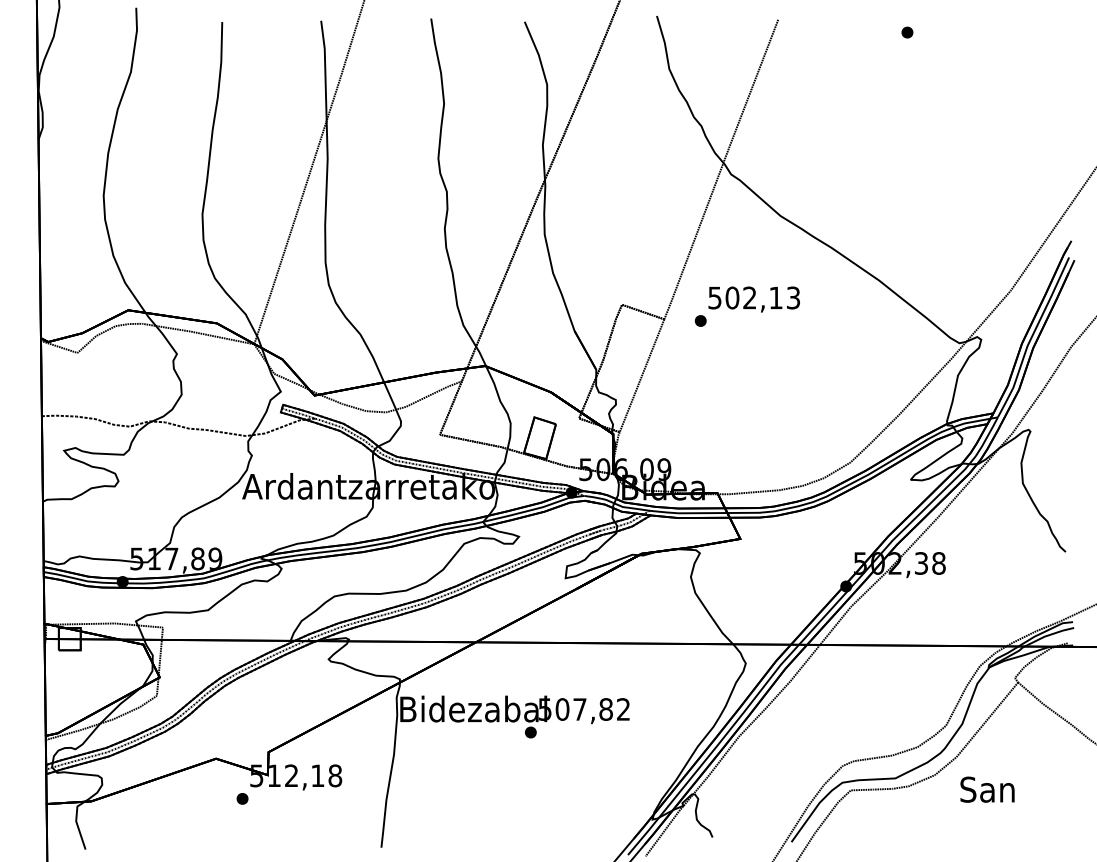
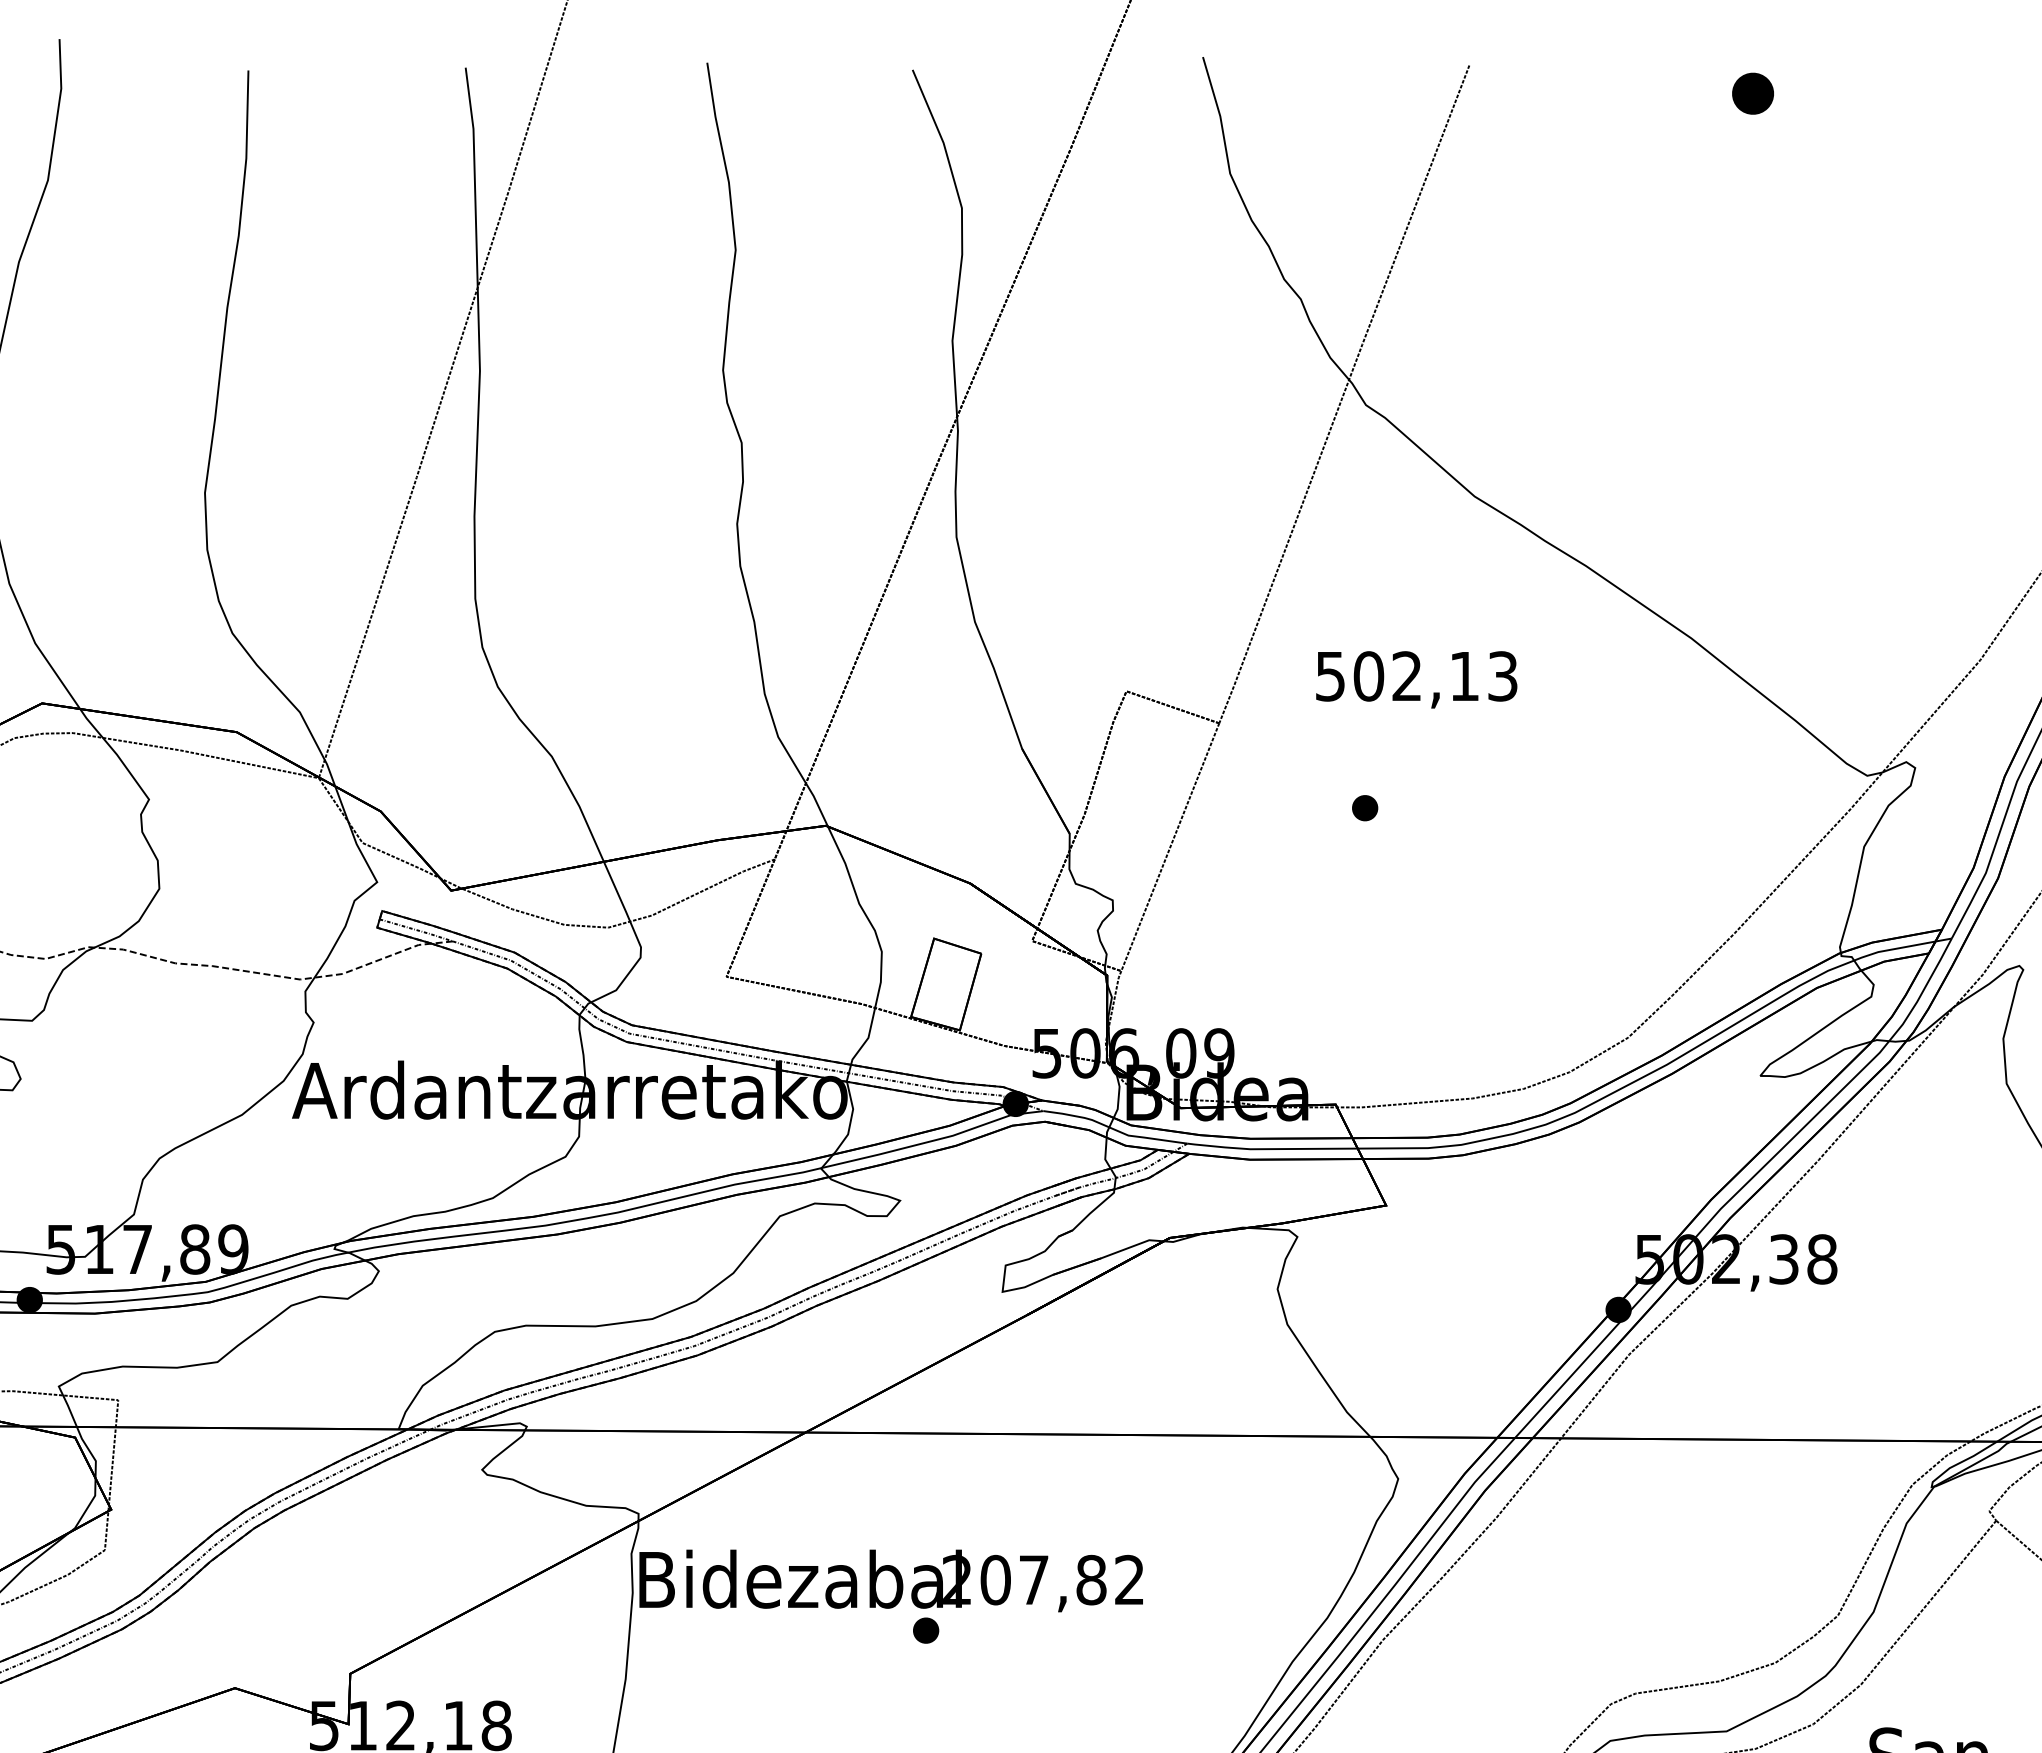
part: (907, 32) -> (1753, 93), size x1.6
part: (700, 320) -> (1364, 807), moved
text: (544, 709) -> (956, 1580), 507,82 -> 207,82

